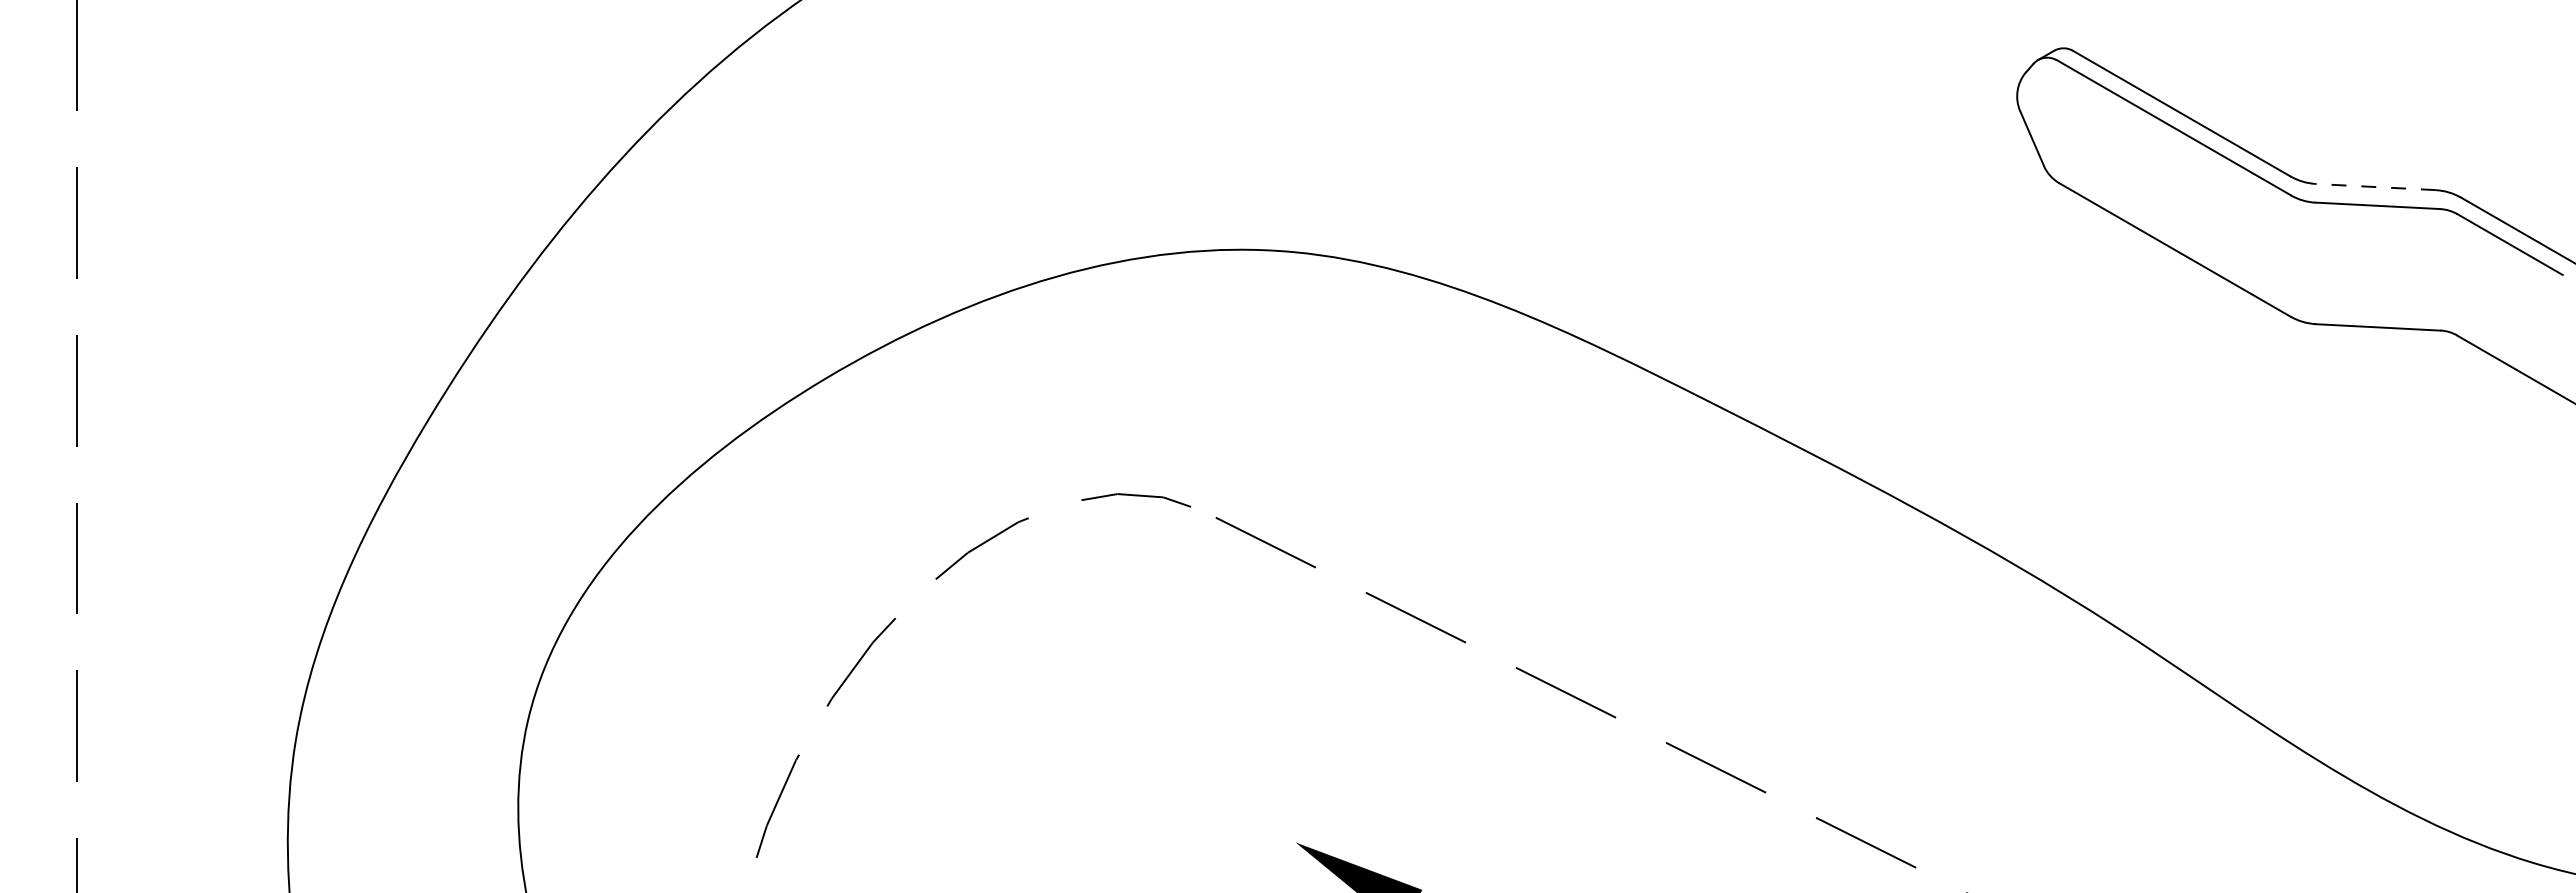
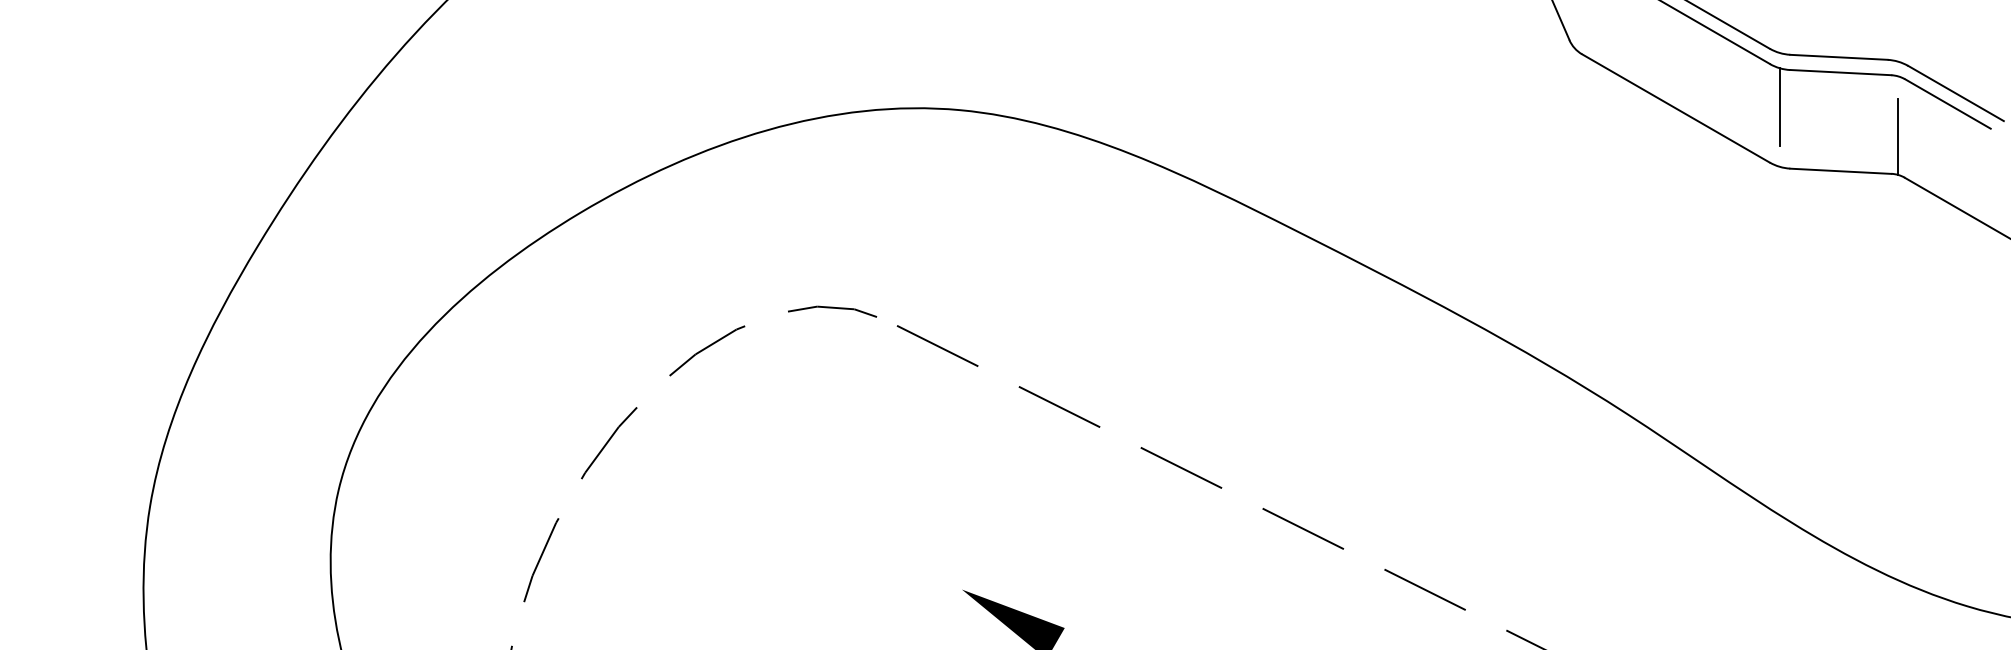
line: (2375, 187) -> (1838, 57), dashed -> solid
line: (2302, 248) -> (1779, 107), added
line: (2449, 284) -> (1898, 136), added

